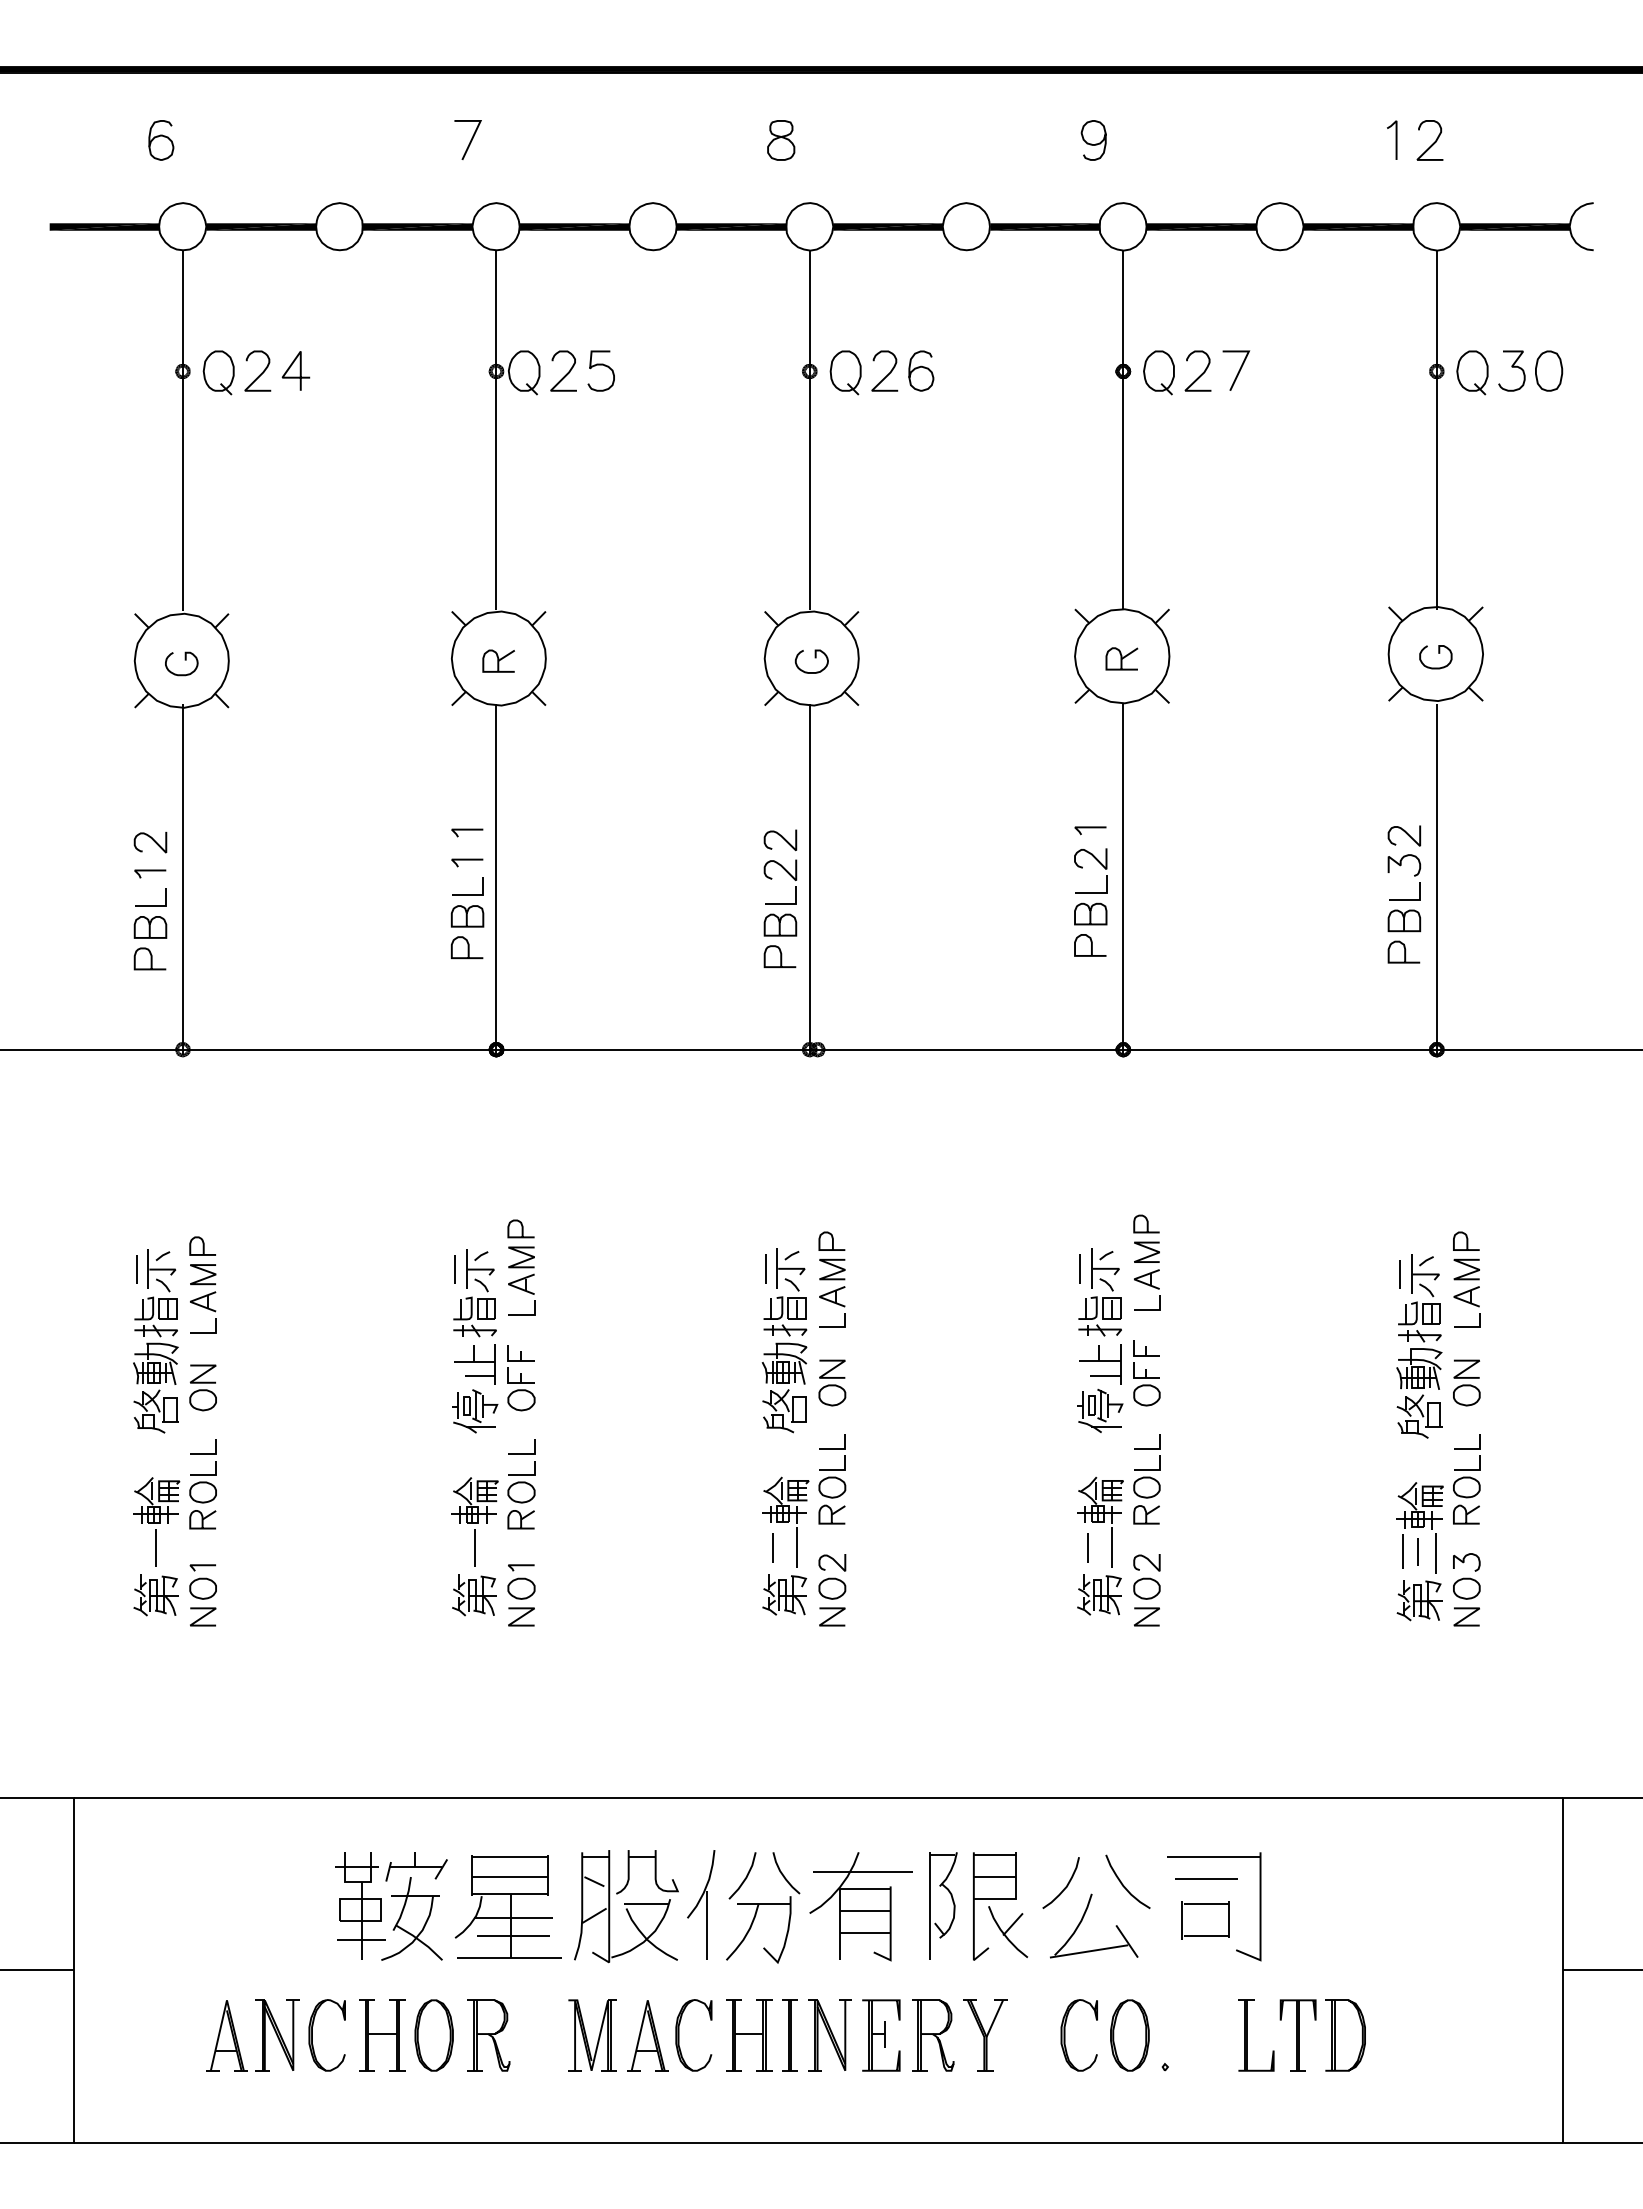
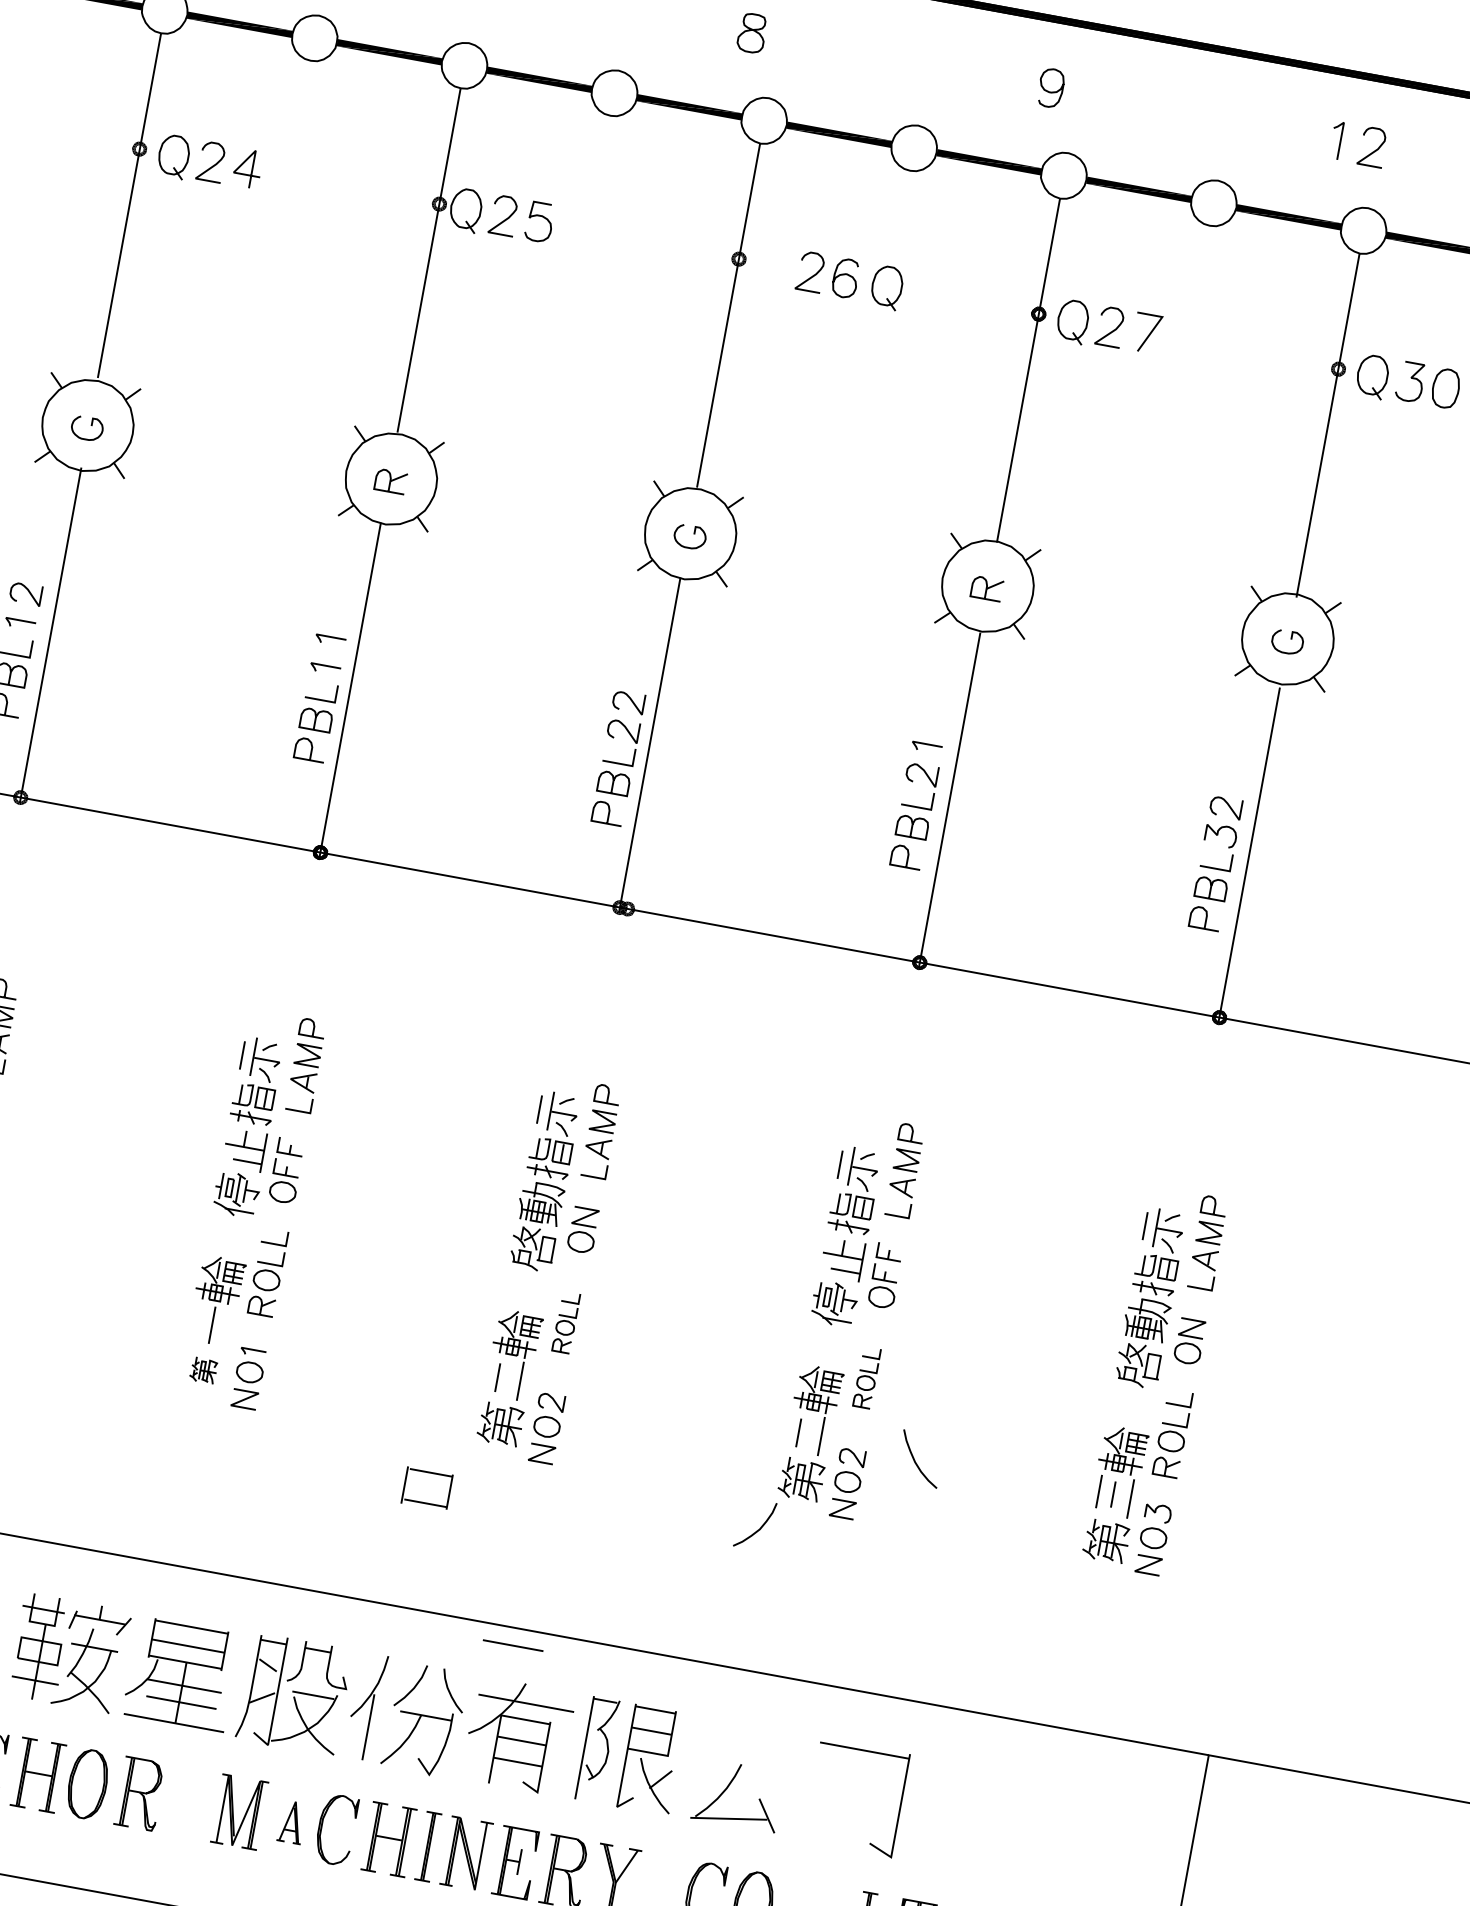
part: (845, 372) -> (886, 287), moved
part: (832, 1479) -> (566, 1322), size x0.7
part: (1146, 1479) -> (866, 1377), size x0.7
part: (474, 1595) -> (203, 1370), size x0.6
line: (1206, 1878) -> (513, 1644), moved
curve: (1123, 1884) -> (915, 1460), moved
curve: (1065, 1886) -> (758, 1528), moved
part: (1205, 1935) -> (424, 1503), moved
part: (647, 2035) -> (291, 1821), size x0.6

